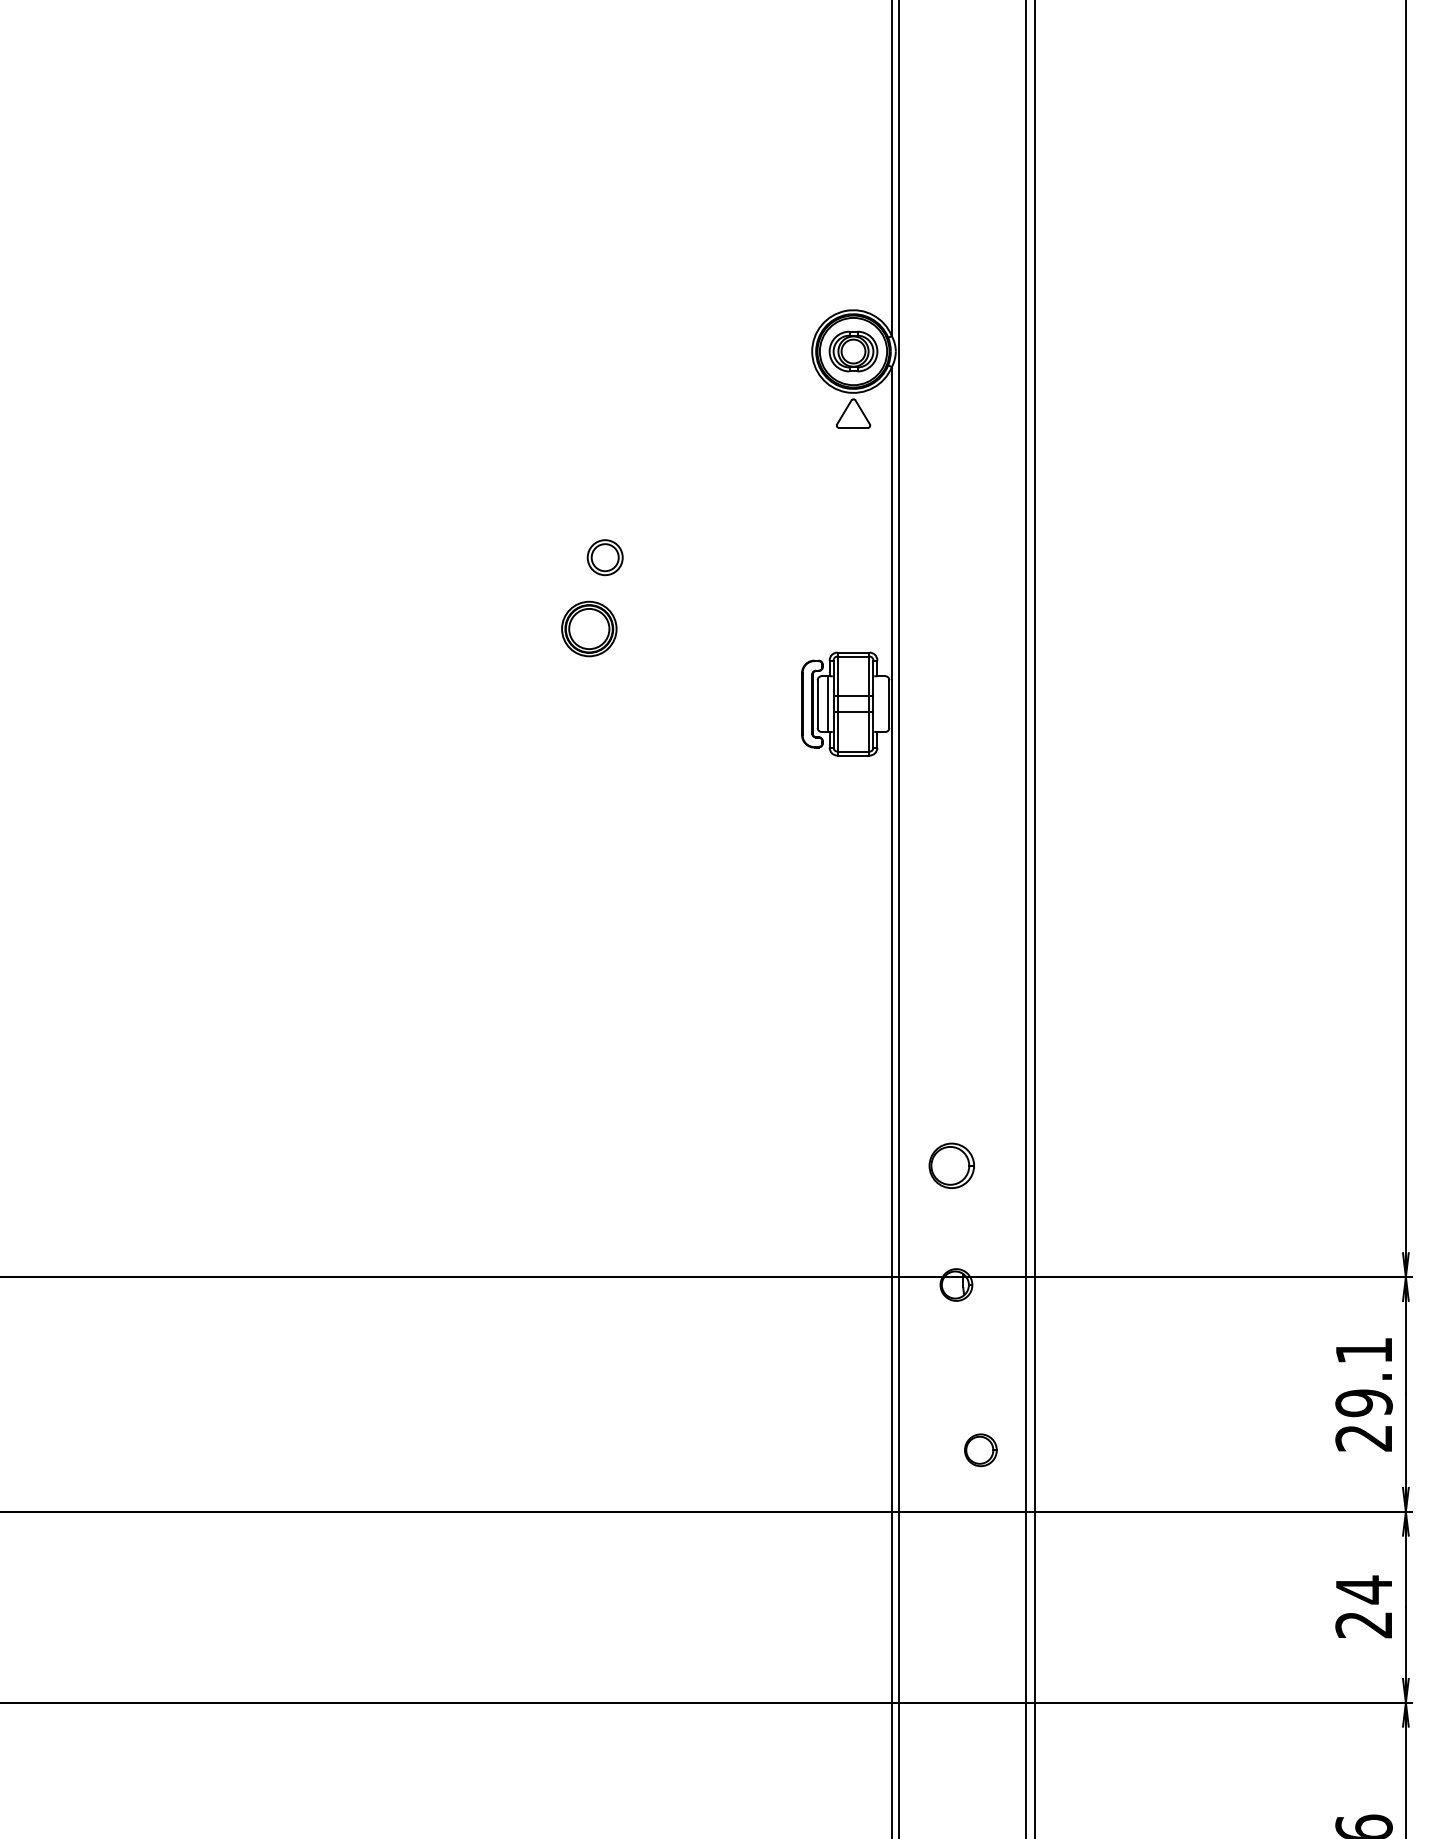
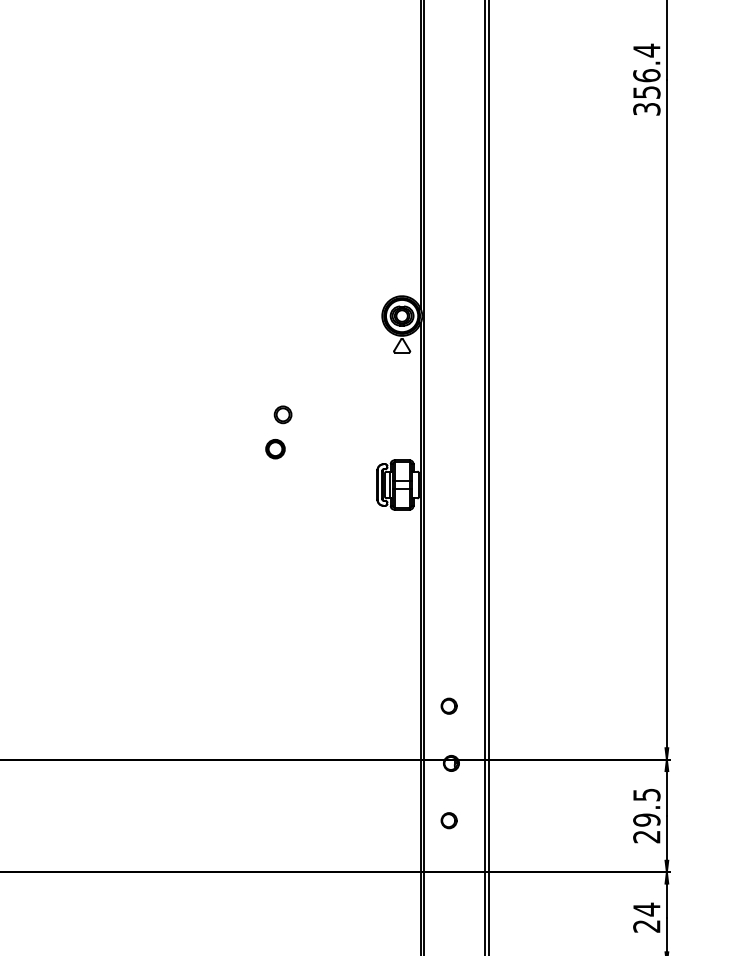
part: (589, 629) -> (275, 449), size x0.71
circle: (950, 1164) -> (448, 705), size x0.71
text: (1363, 1349) -> (646, 794), 29.1 -> 29.5
part: (979, 1449) -> (448, 820), moved

